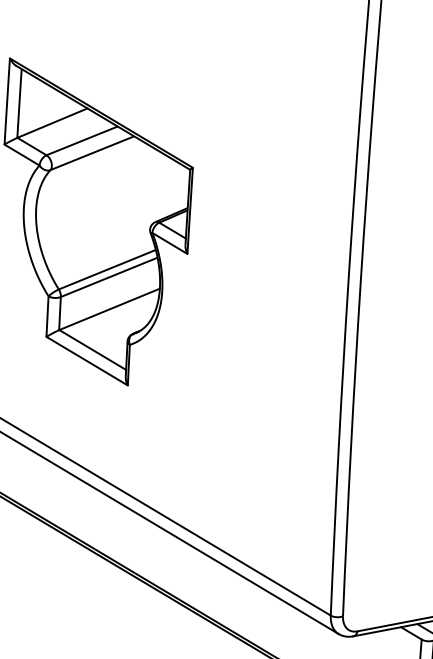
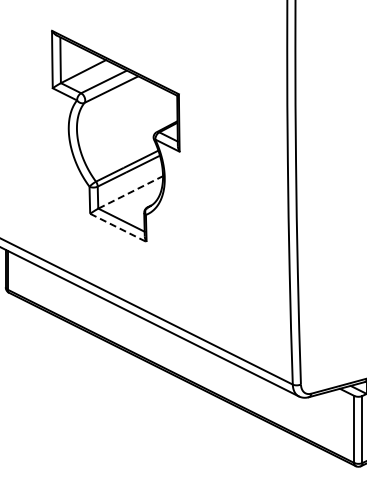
line: (110, 309) -> (131, 192), solid -> dashed
line: (87, 360) -> (118, 227), solid -> dashed

